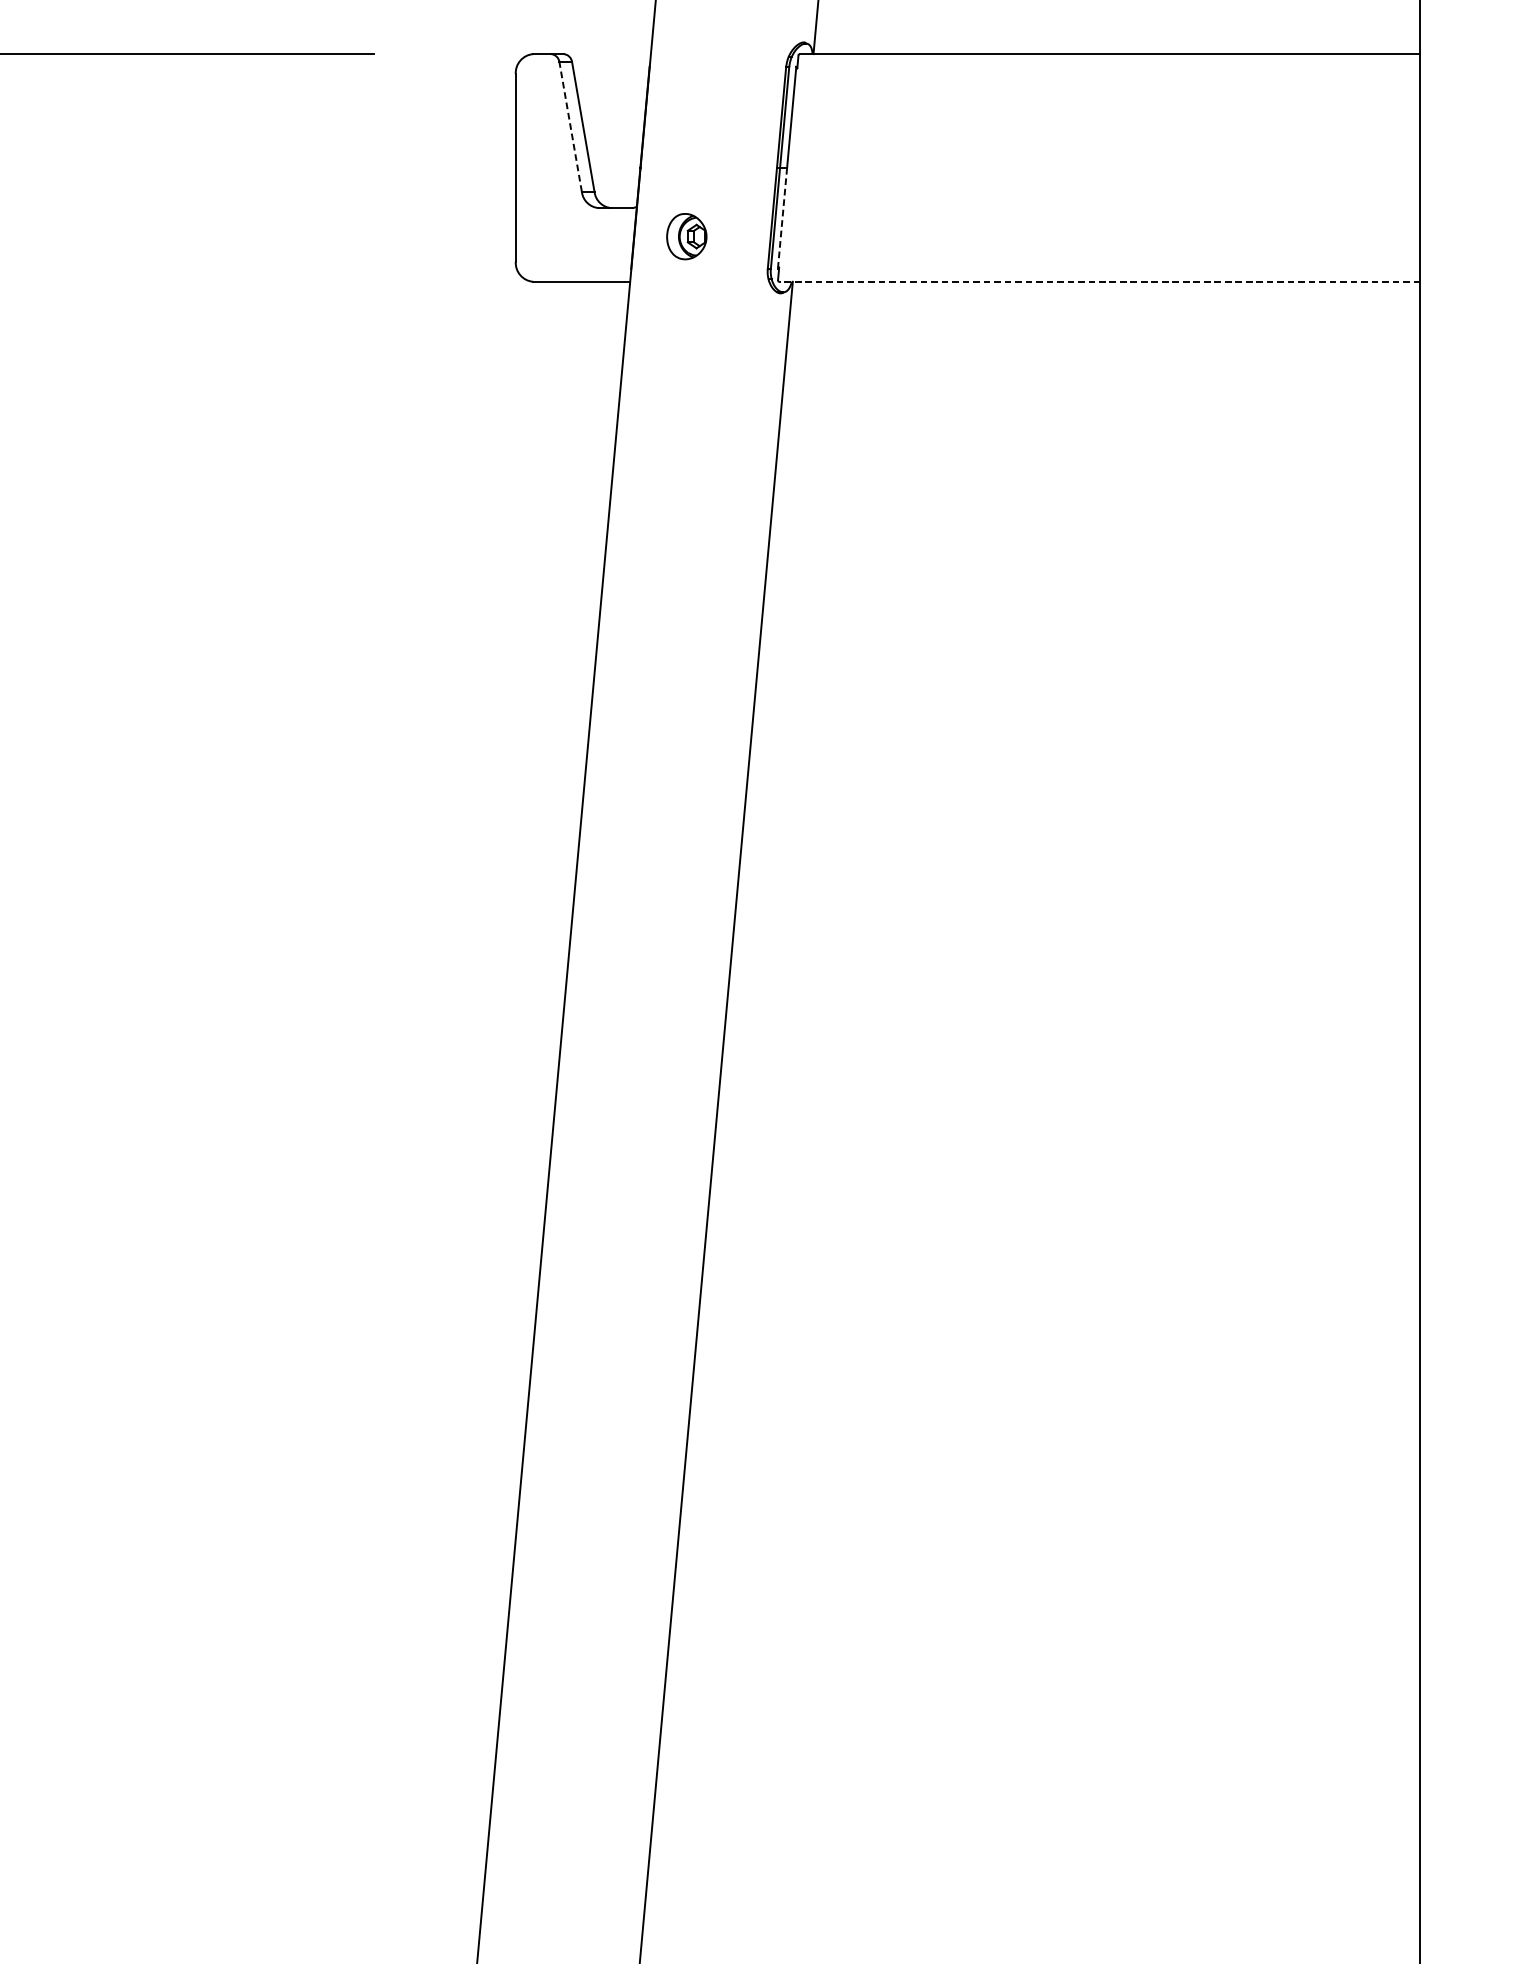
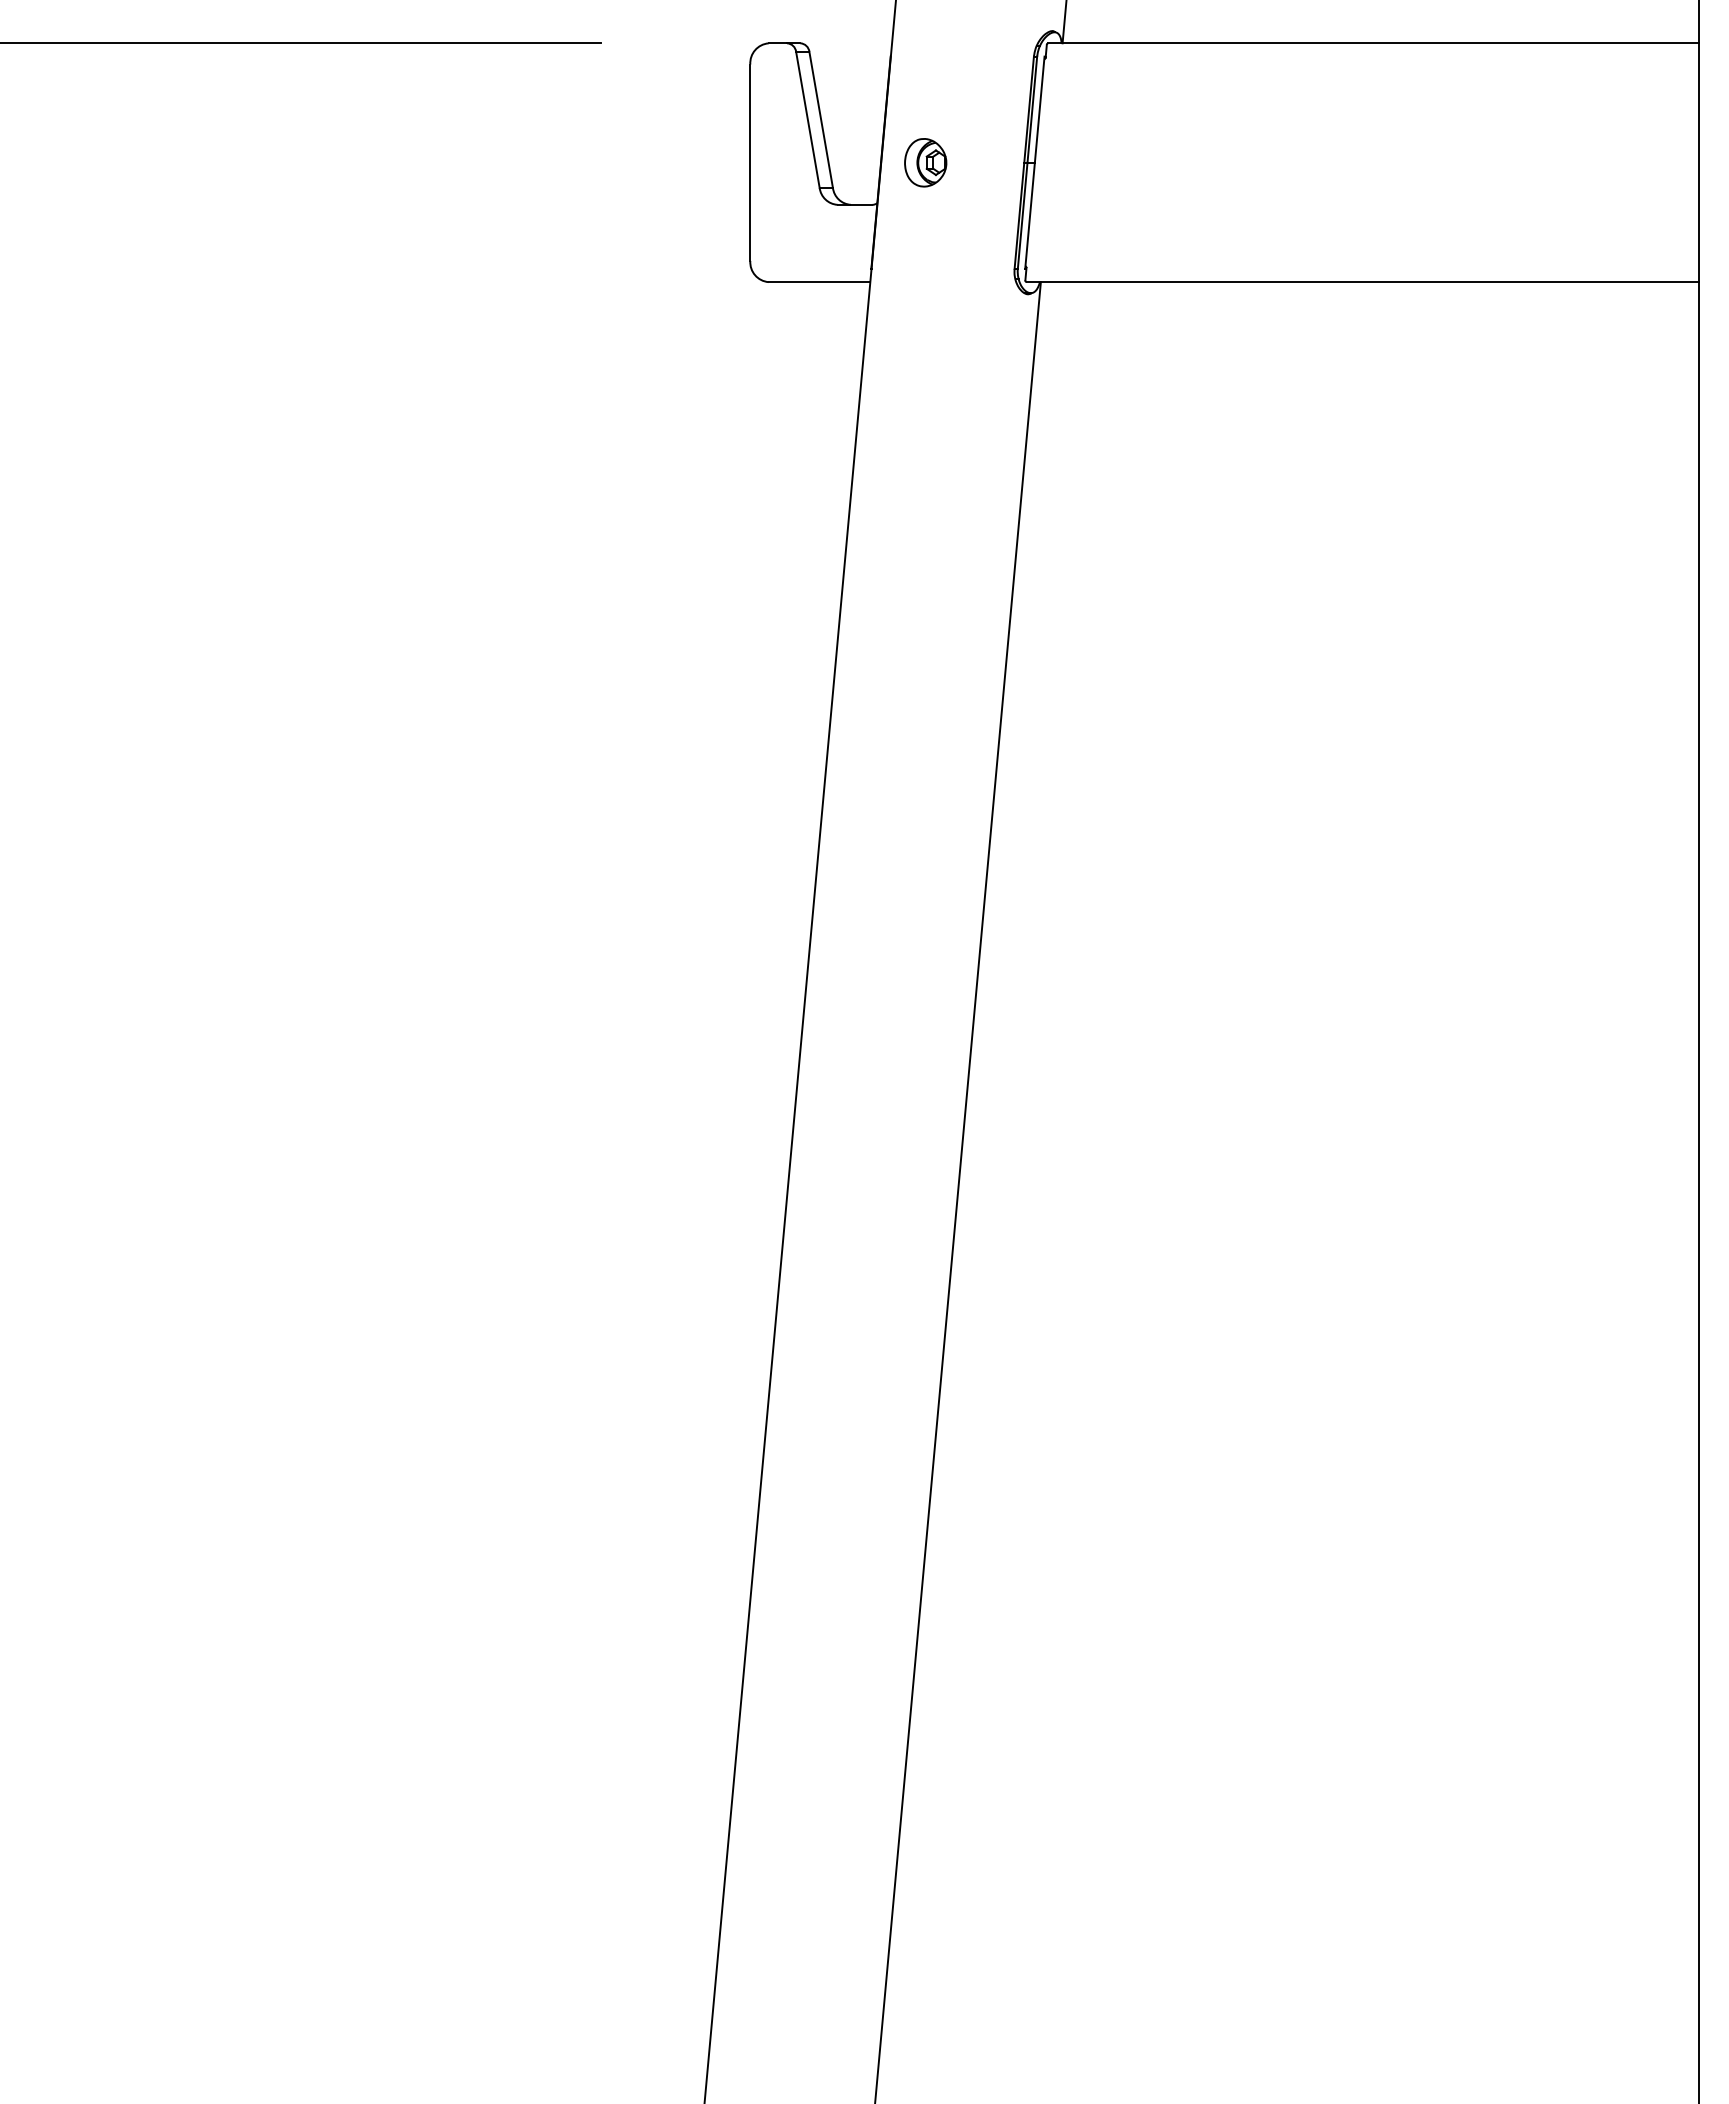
line: (570, 126) -> (807, 119), dashed -> solid
line: (782, 219) -> (1030, 216), dashed -> solid
part: (686, 236) -> (925, 162), moved
line: (1099, 282) -> (1362, 282), dashed -> solid

